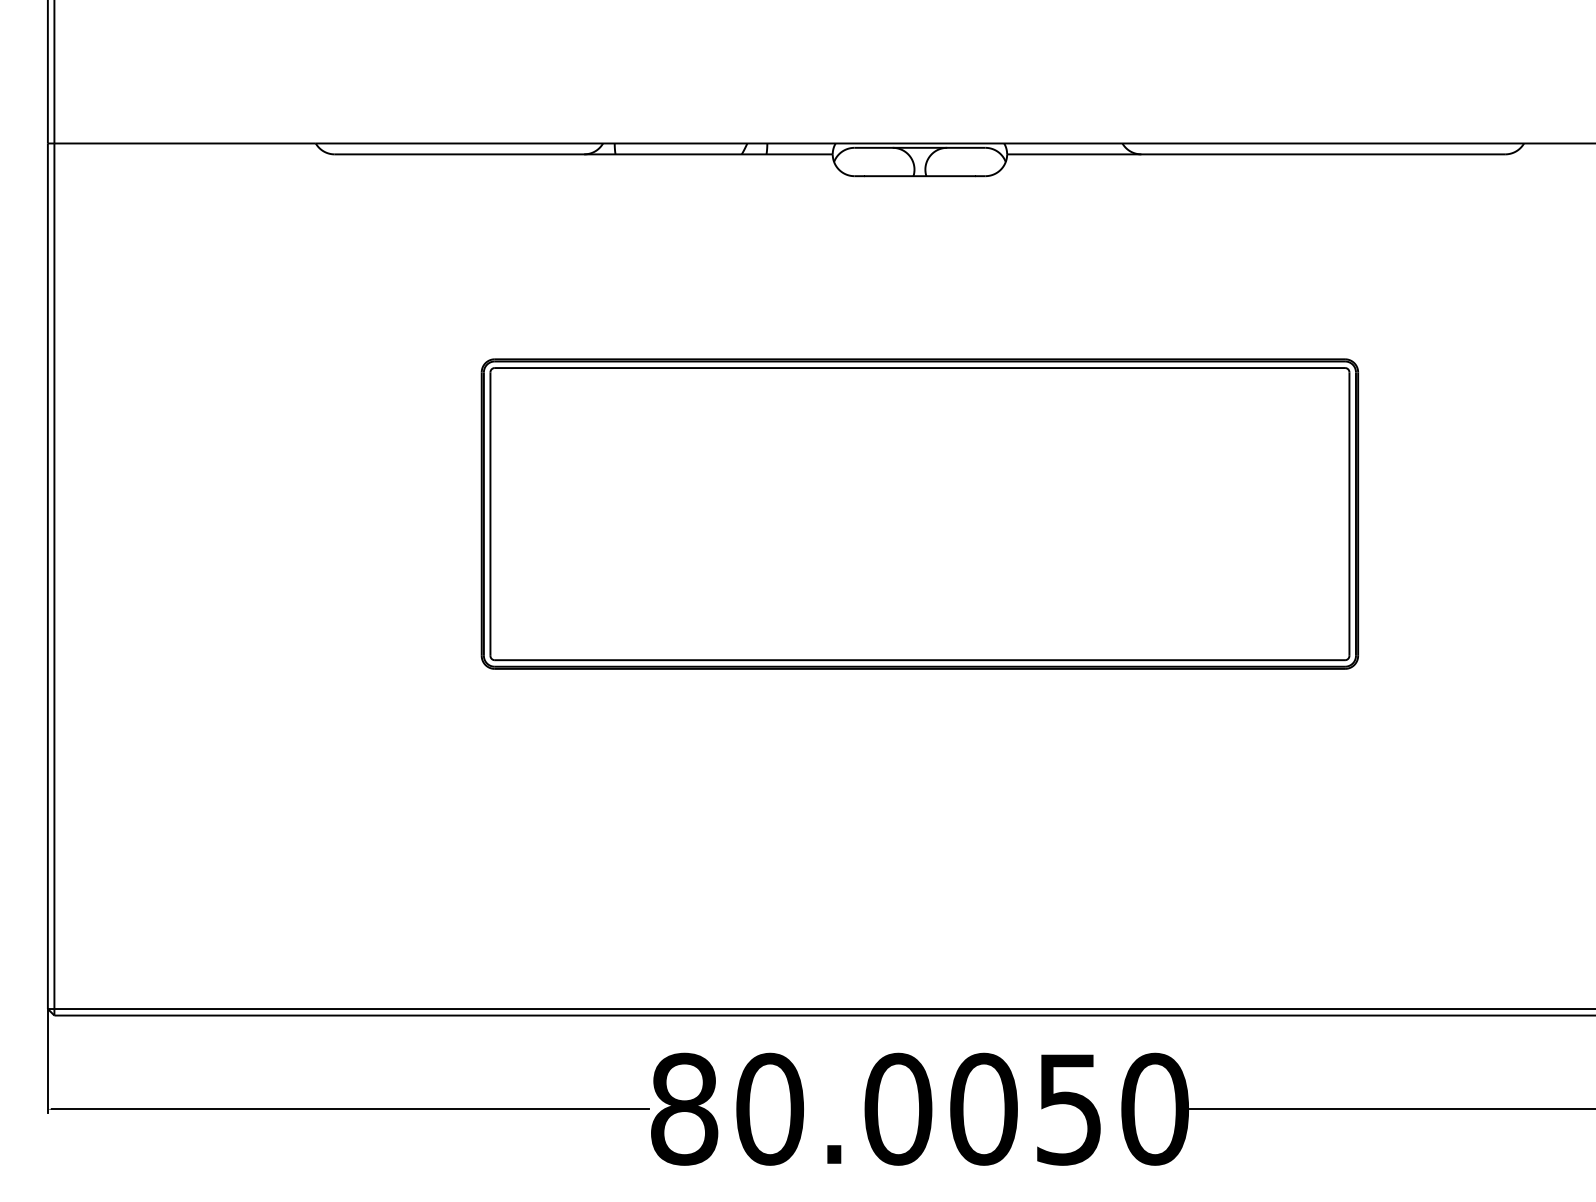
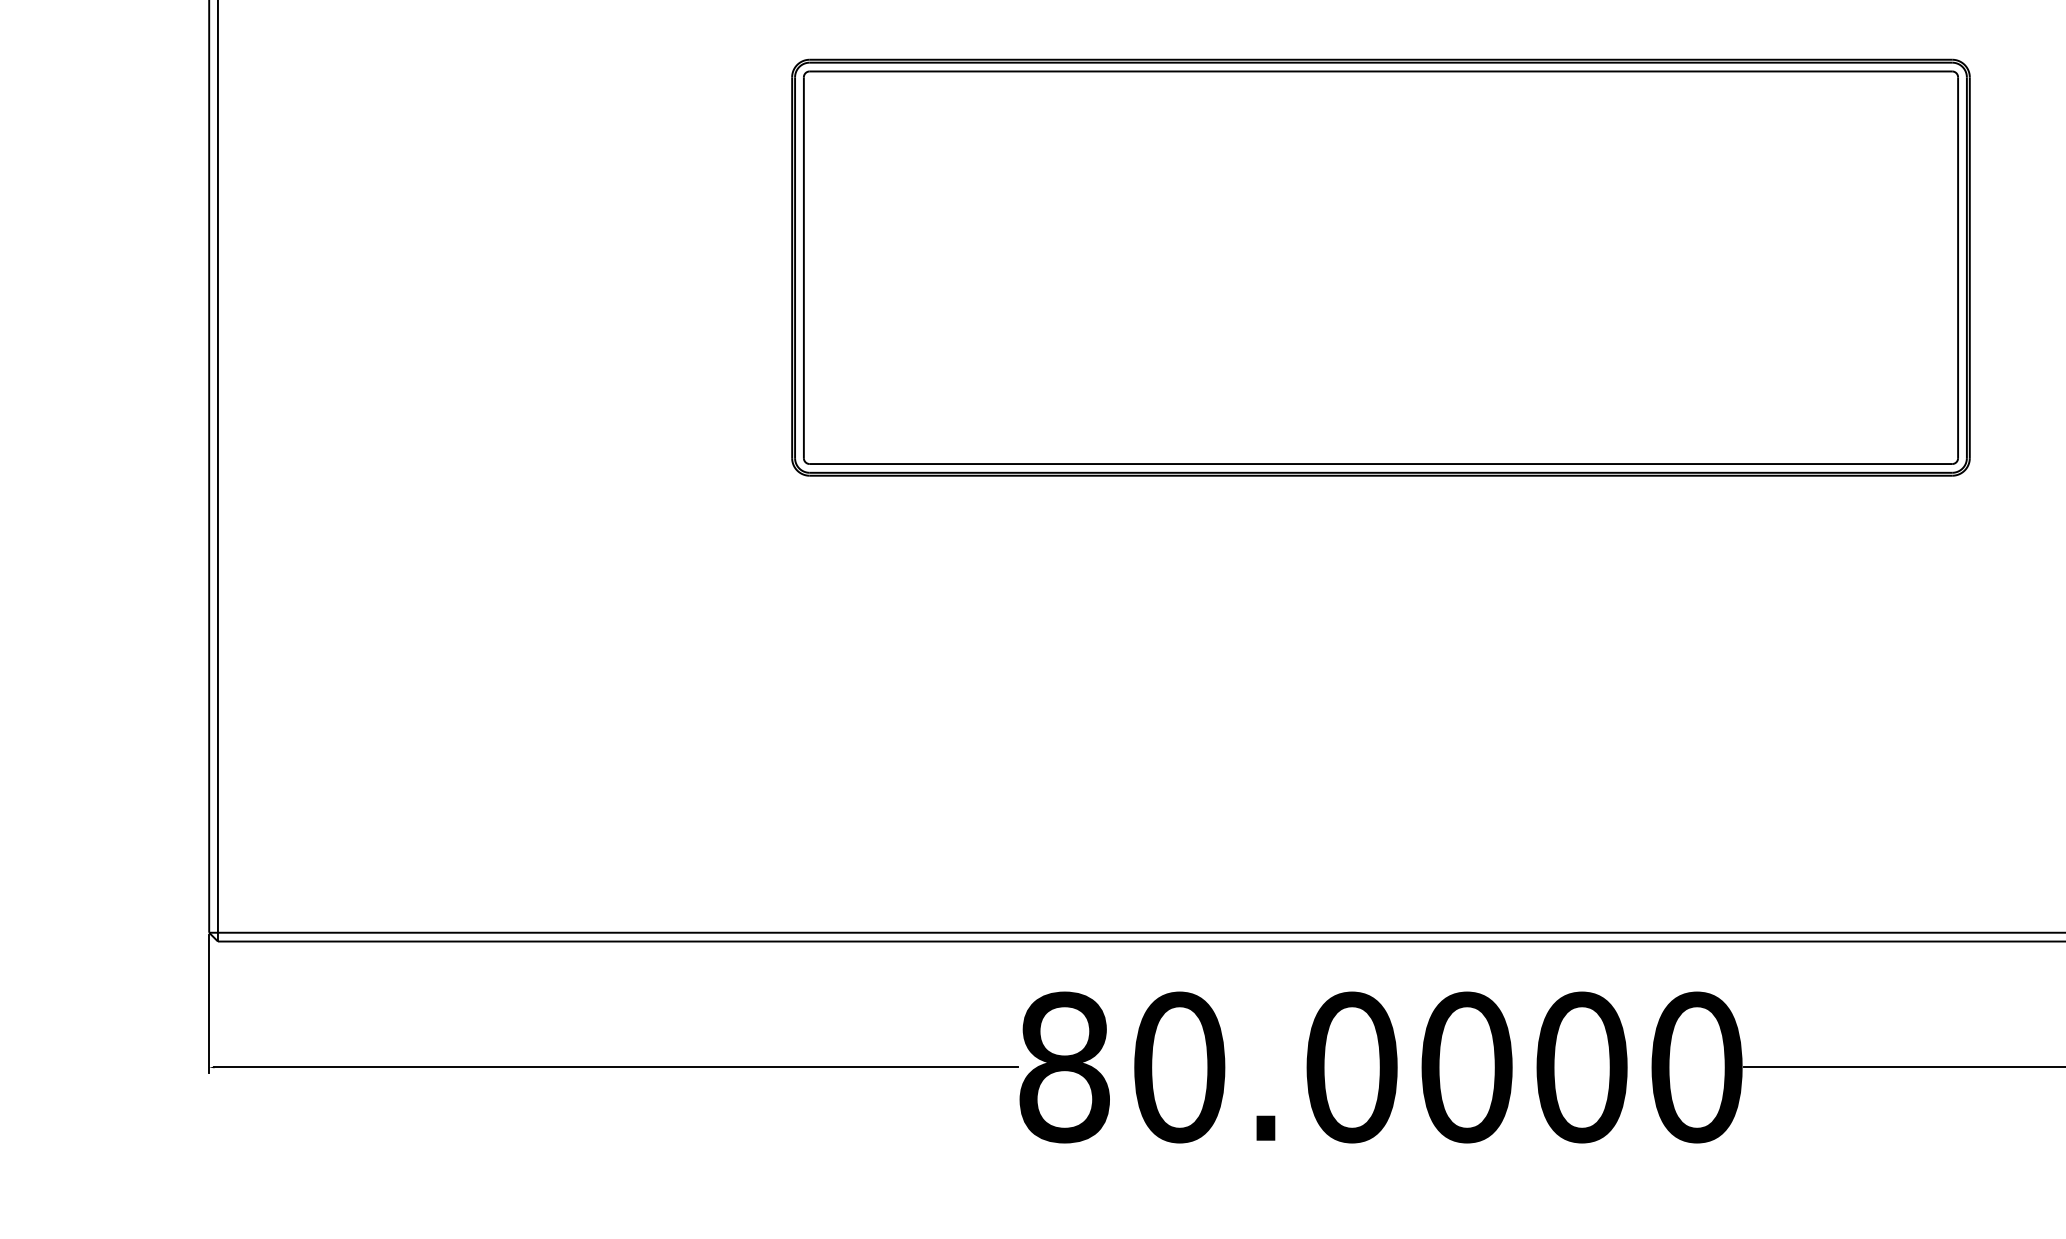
text: (1069, 1108) -> (1581, 1066), 80.0050 -> 80.0000

